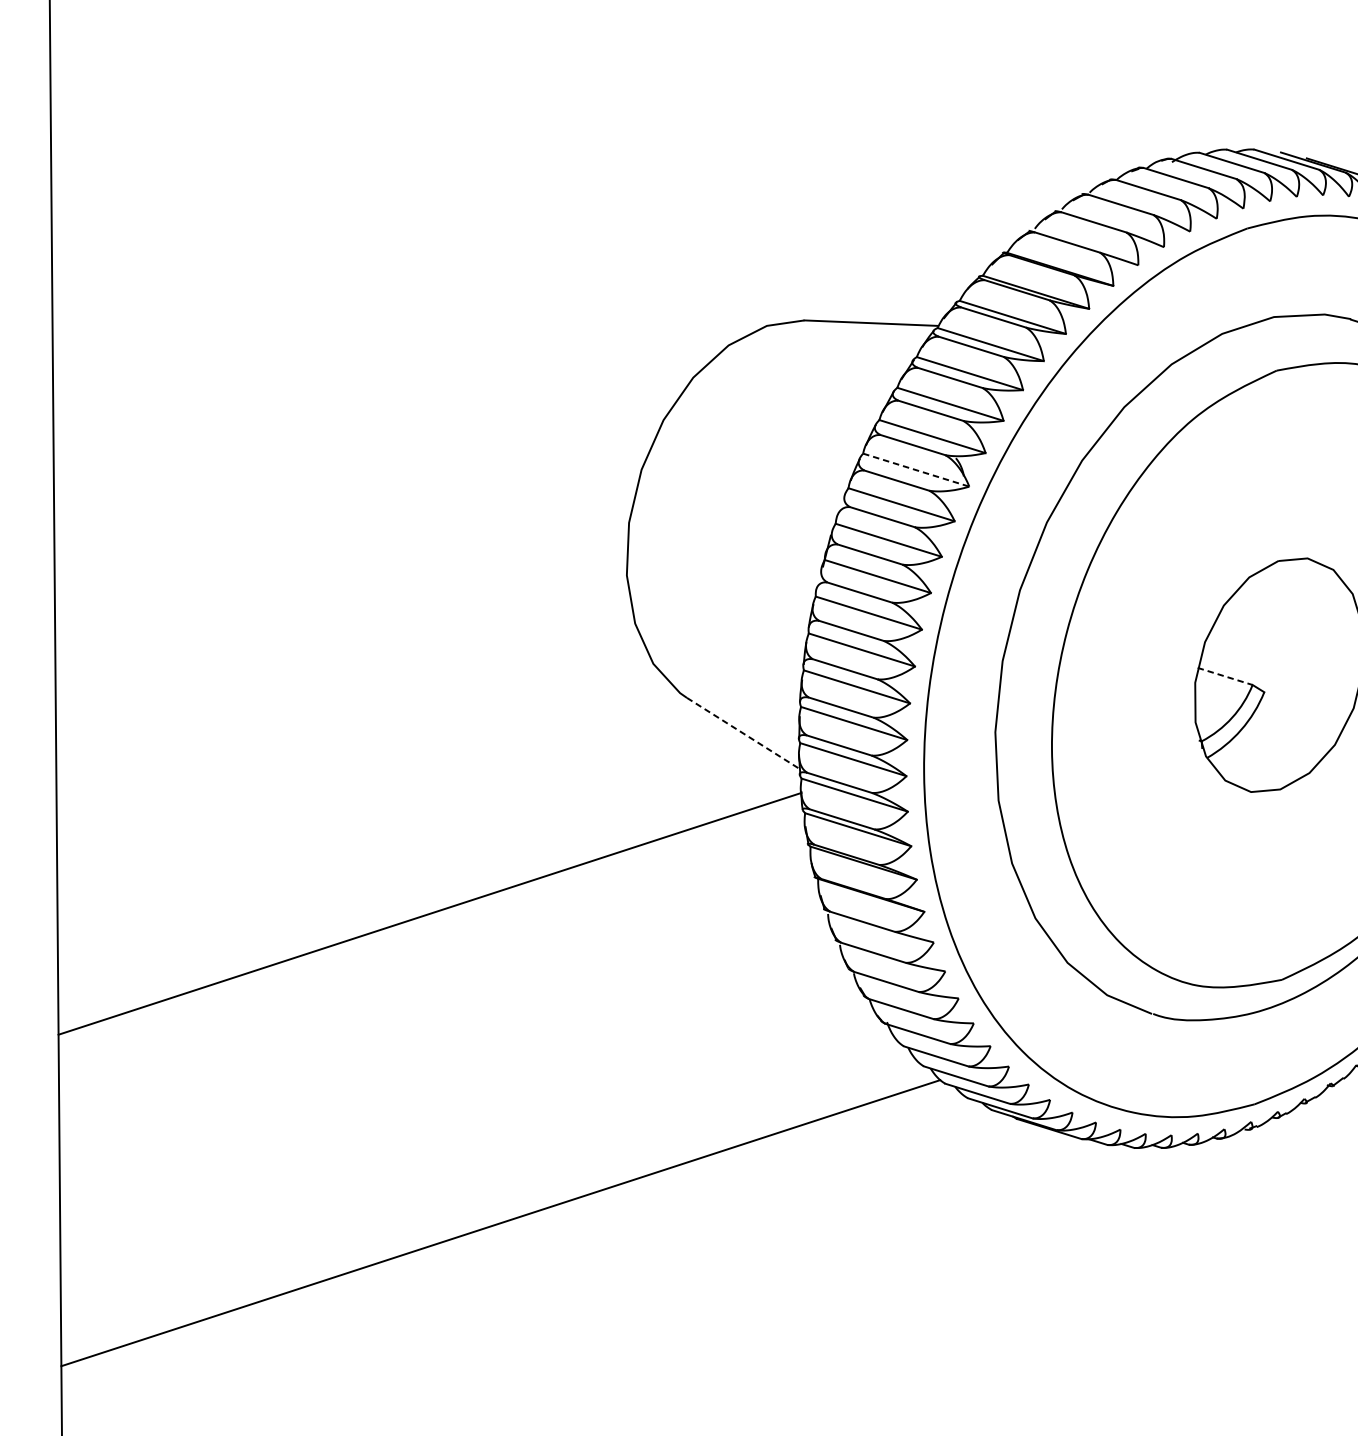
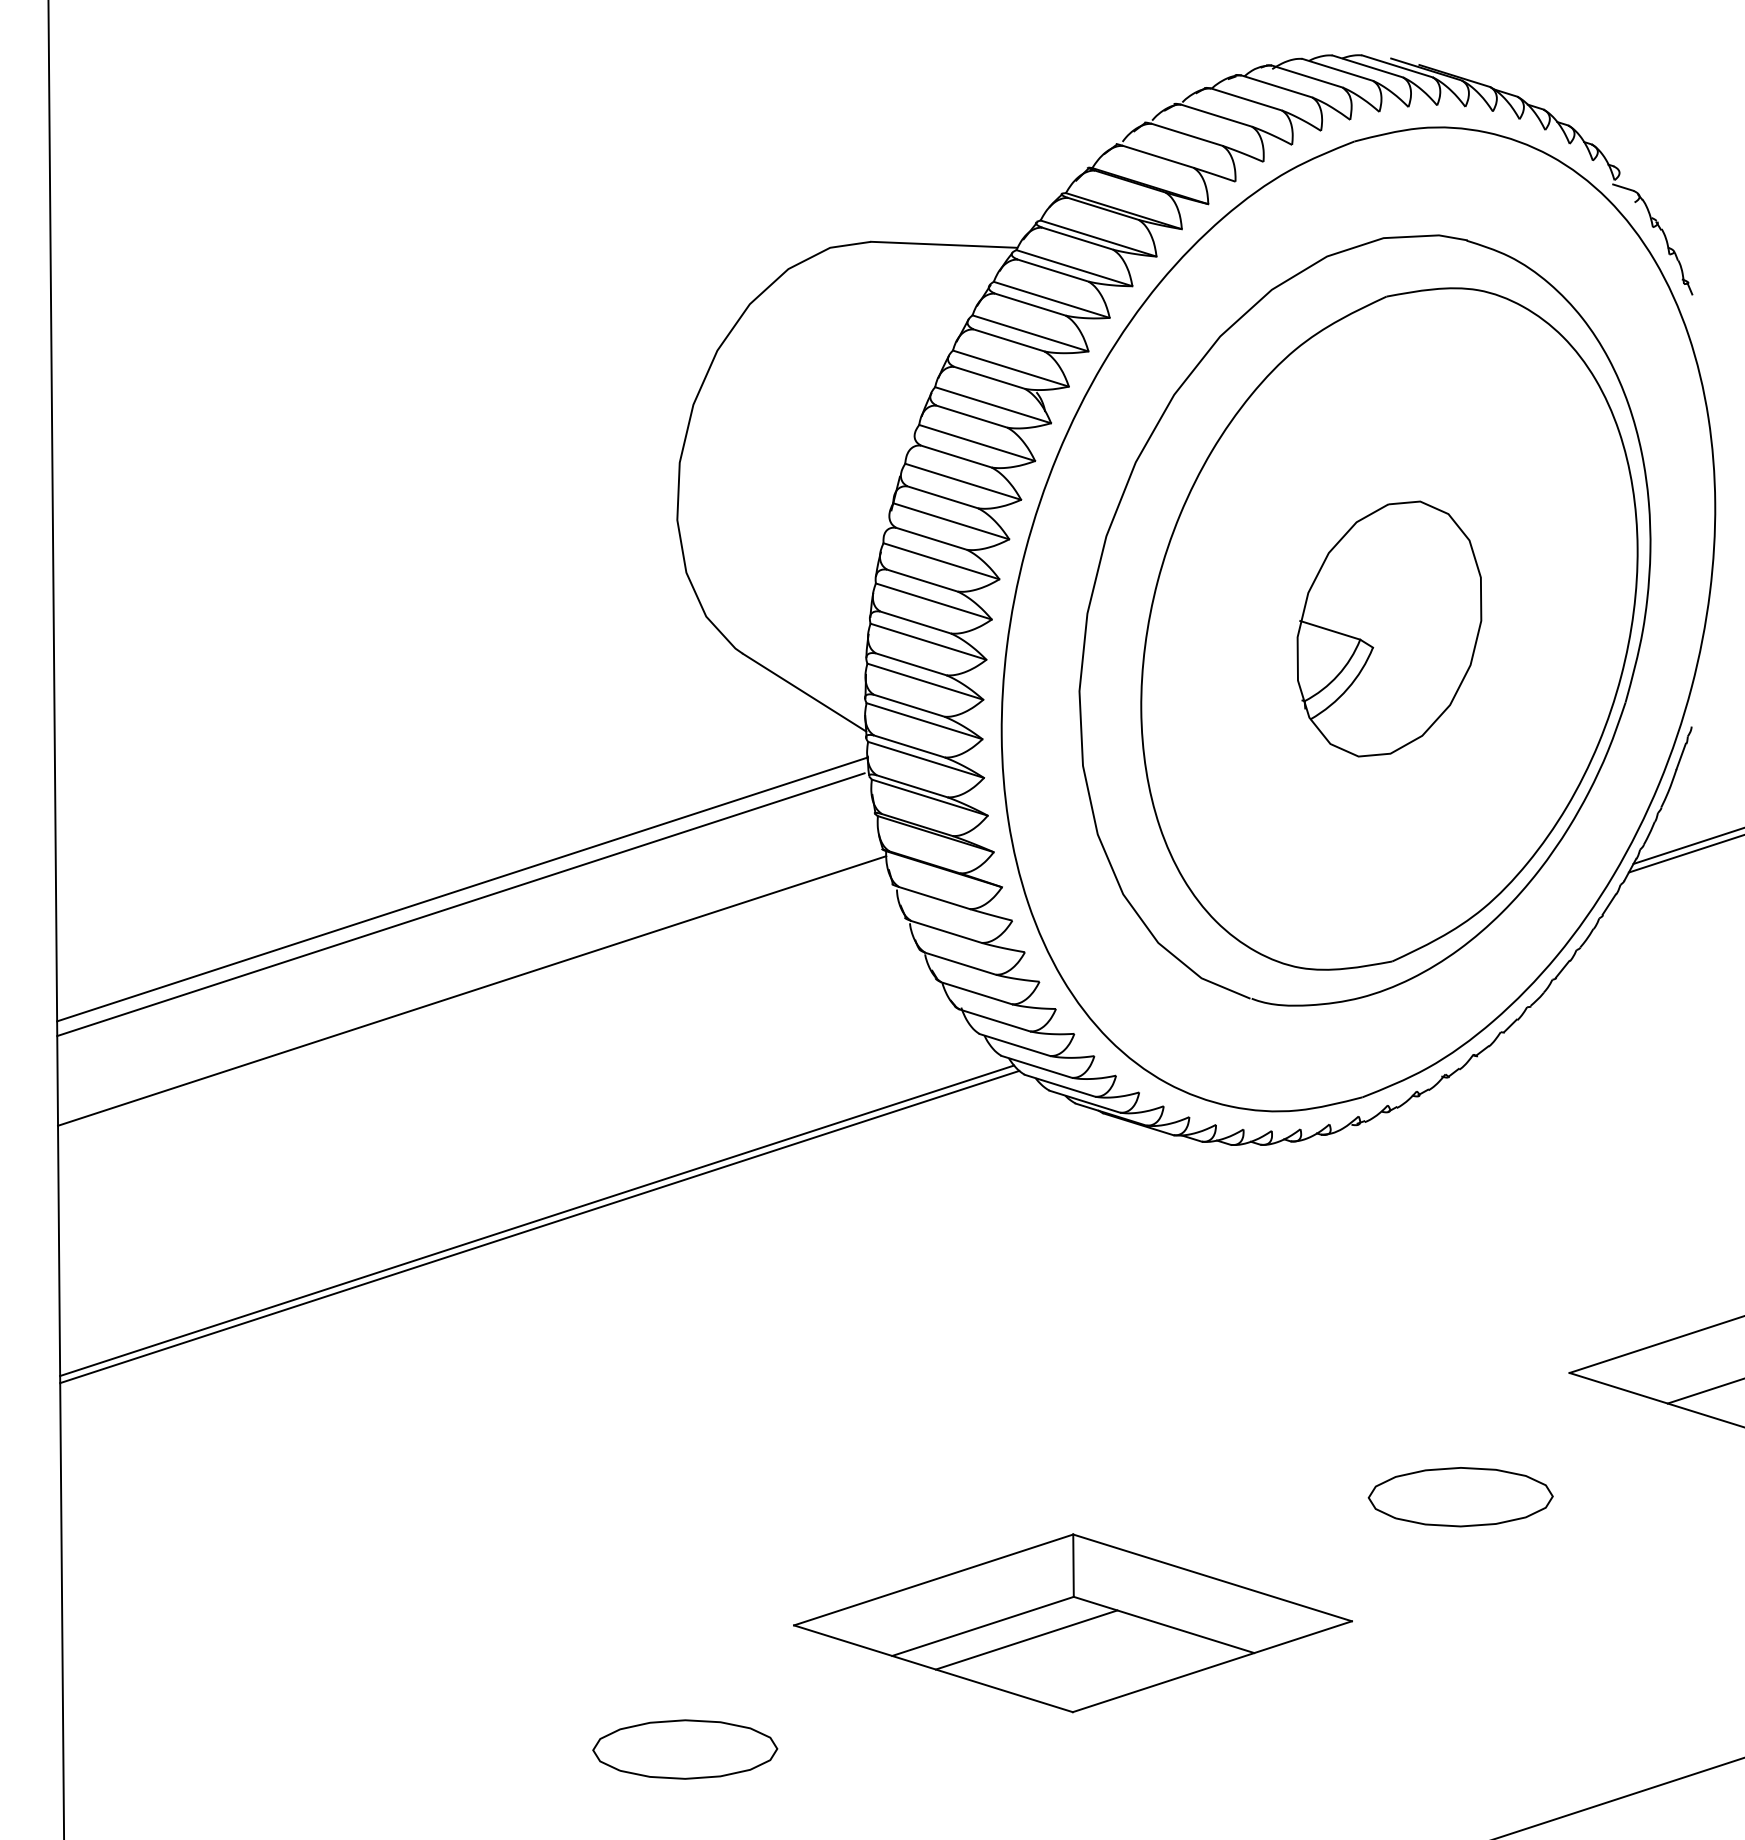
line: (916, 470) -> (993, 405), dashed -> solid
line: (1225, 676) -> (1330, 630), dashed -> solid
line: (743, 733) -> (804, 692), dashed -> solid
line: (428, 927) -> (460, 904), added
line: (439, 1006) -> (472, 990), added
line: (498, 1217) -> (537, 1220), added

